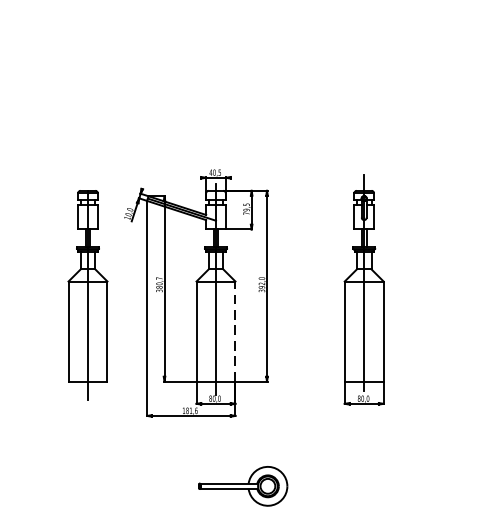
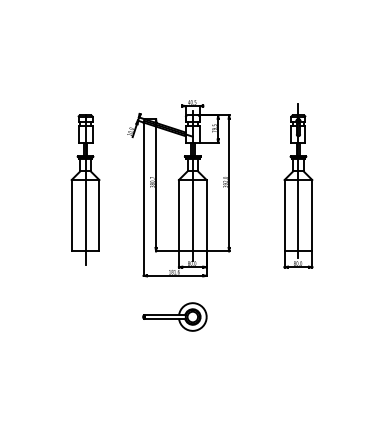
part: (87, 294) -> (85, 189), moved
line: (235, 331) -> (206, 215), dashed -> solid
part: (242, 485) -> (174, 316), moved

